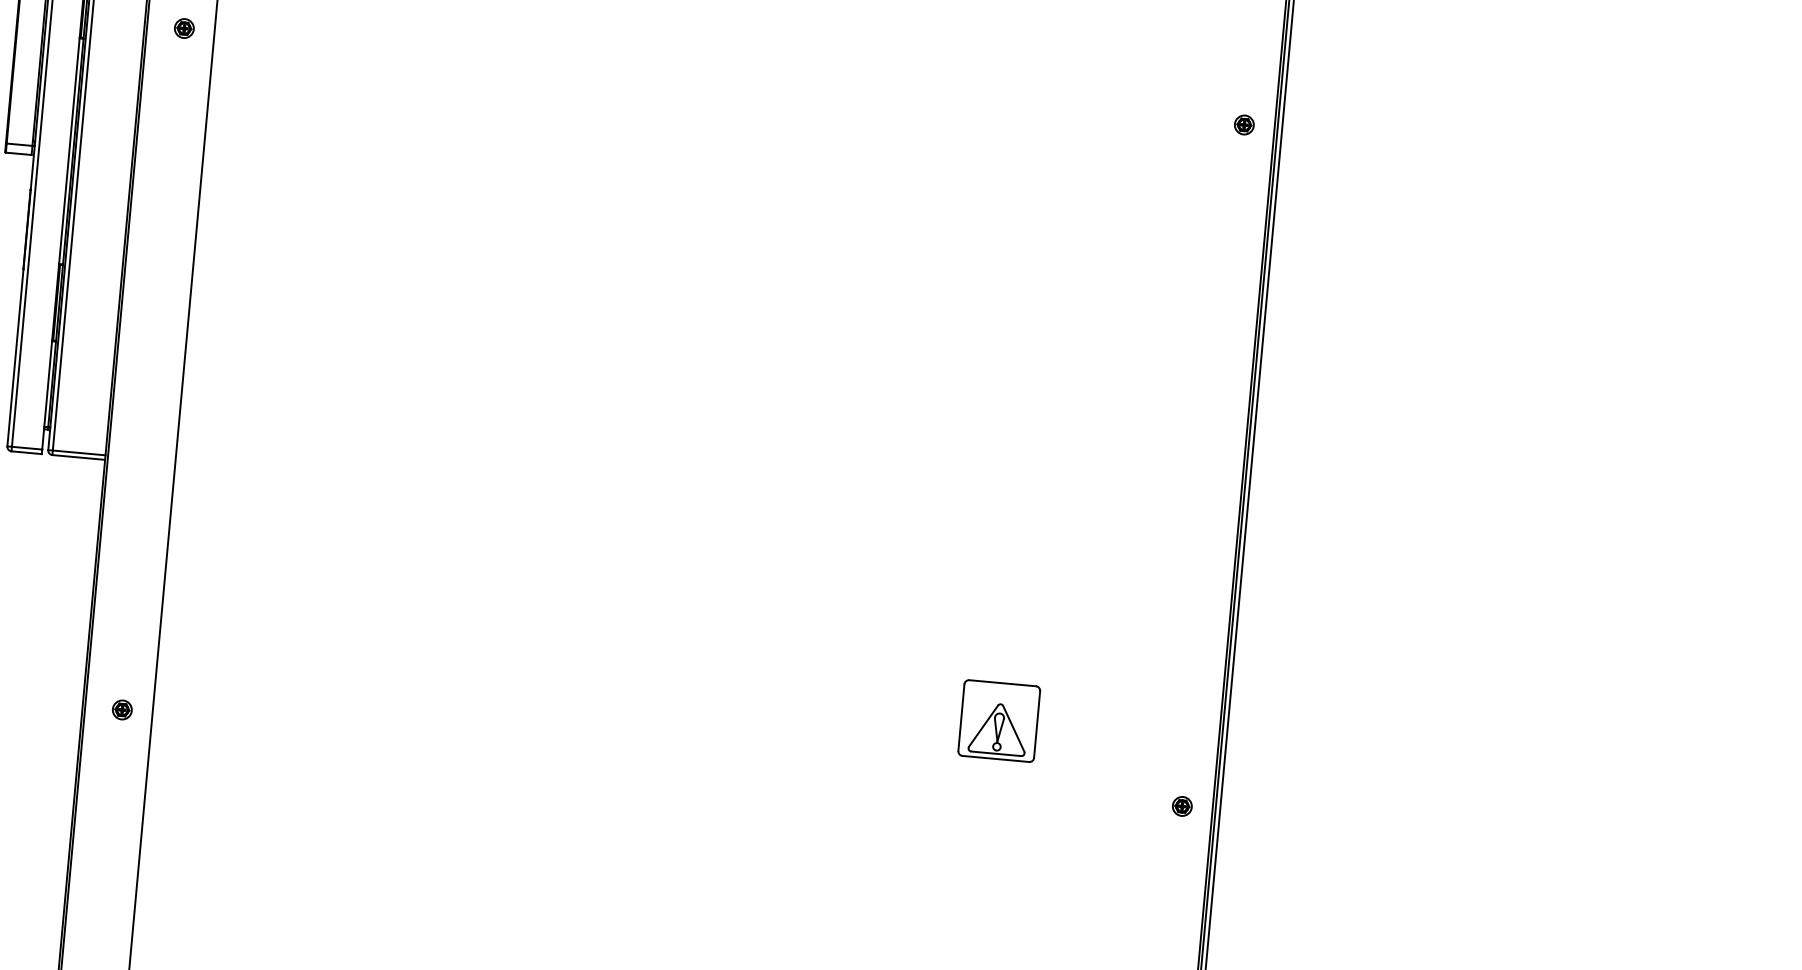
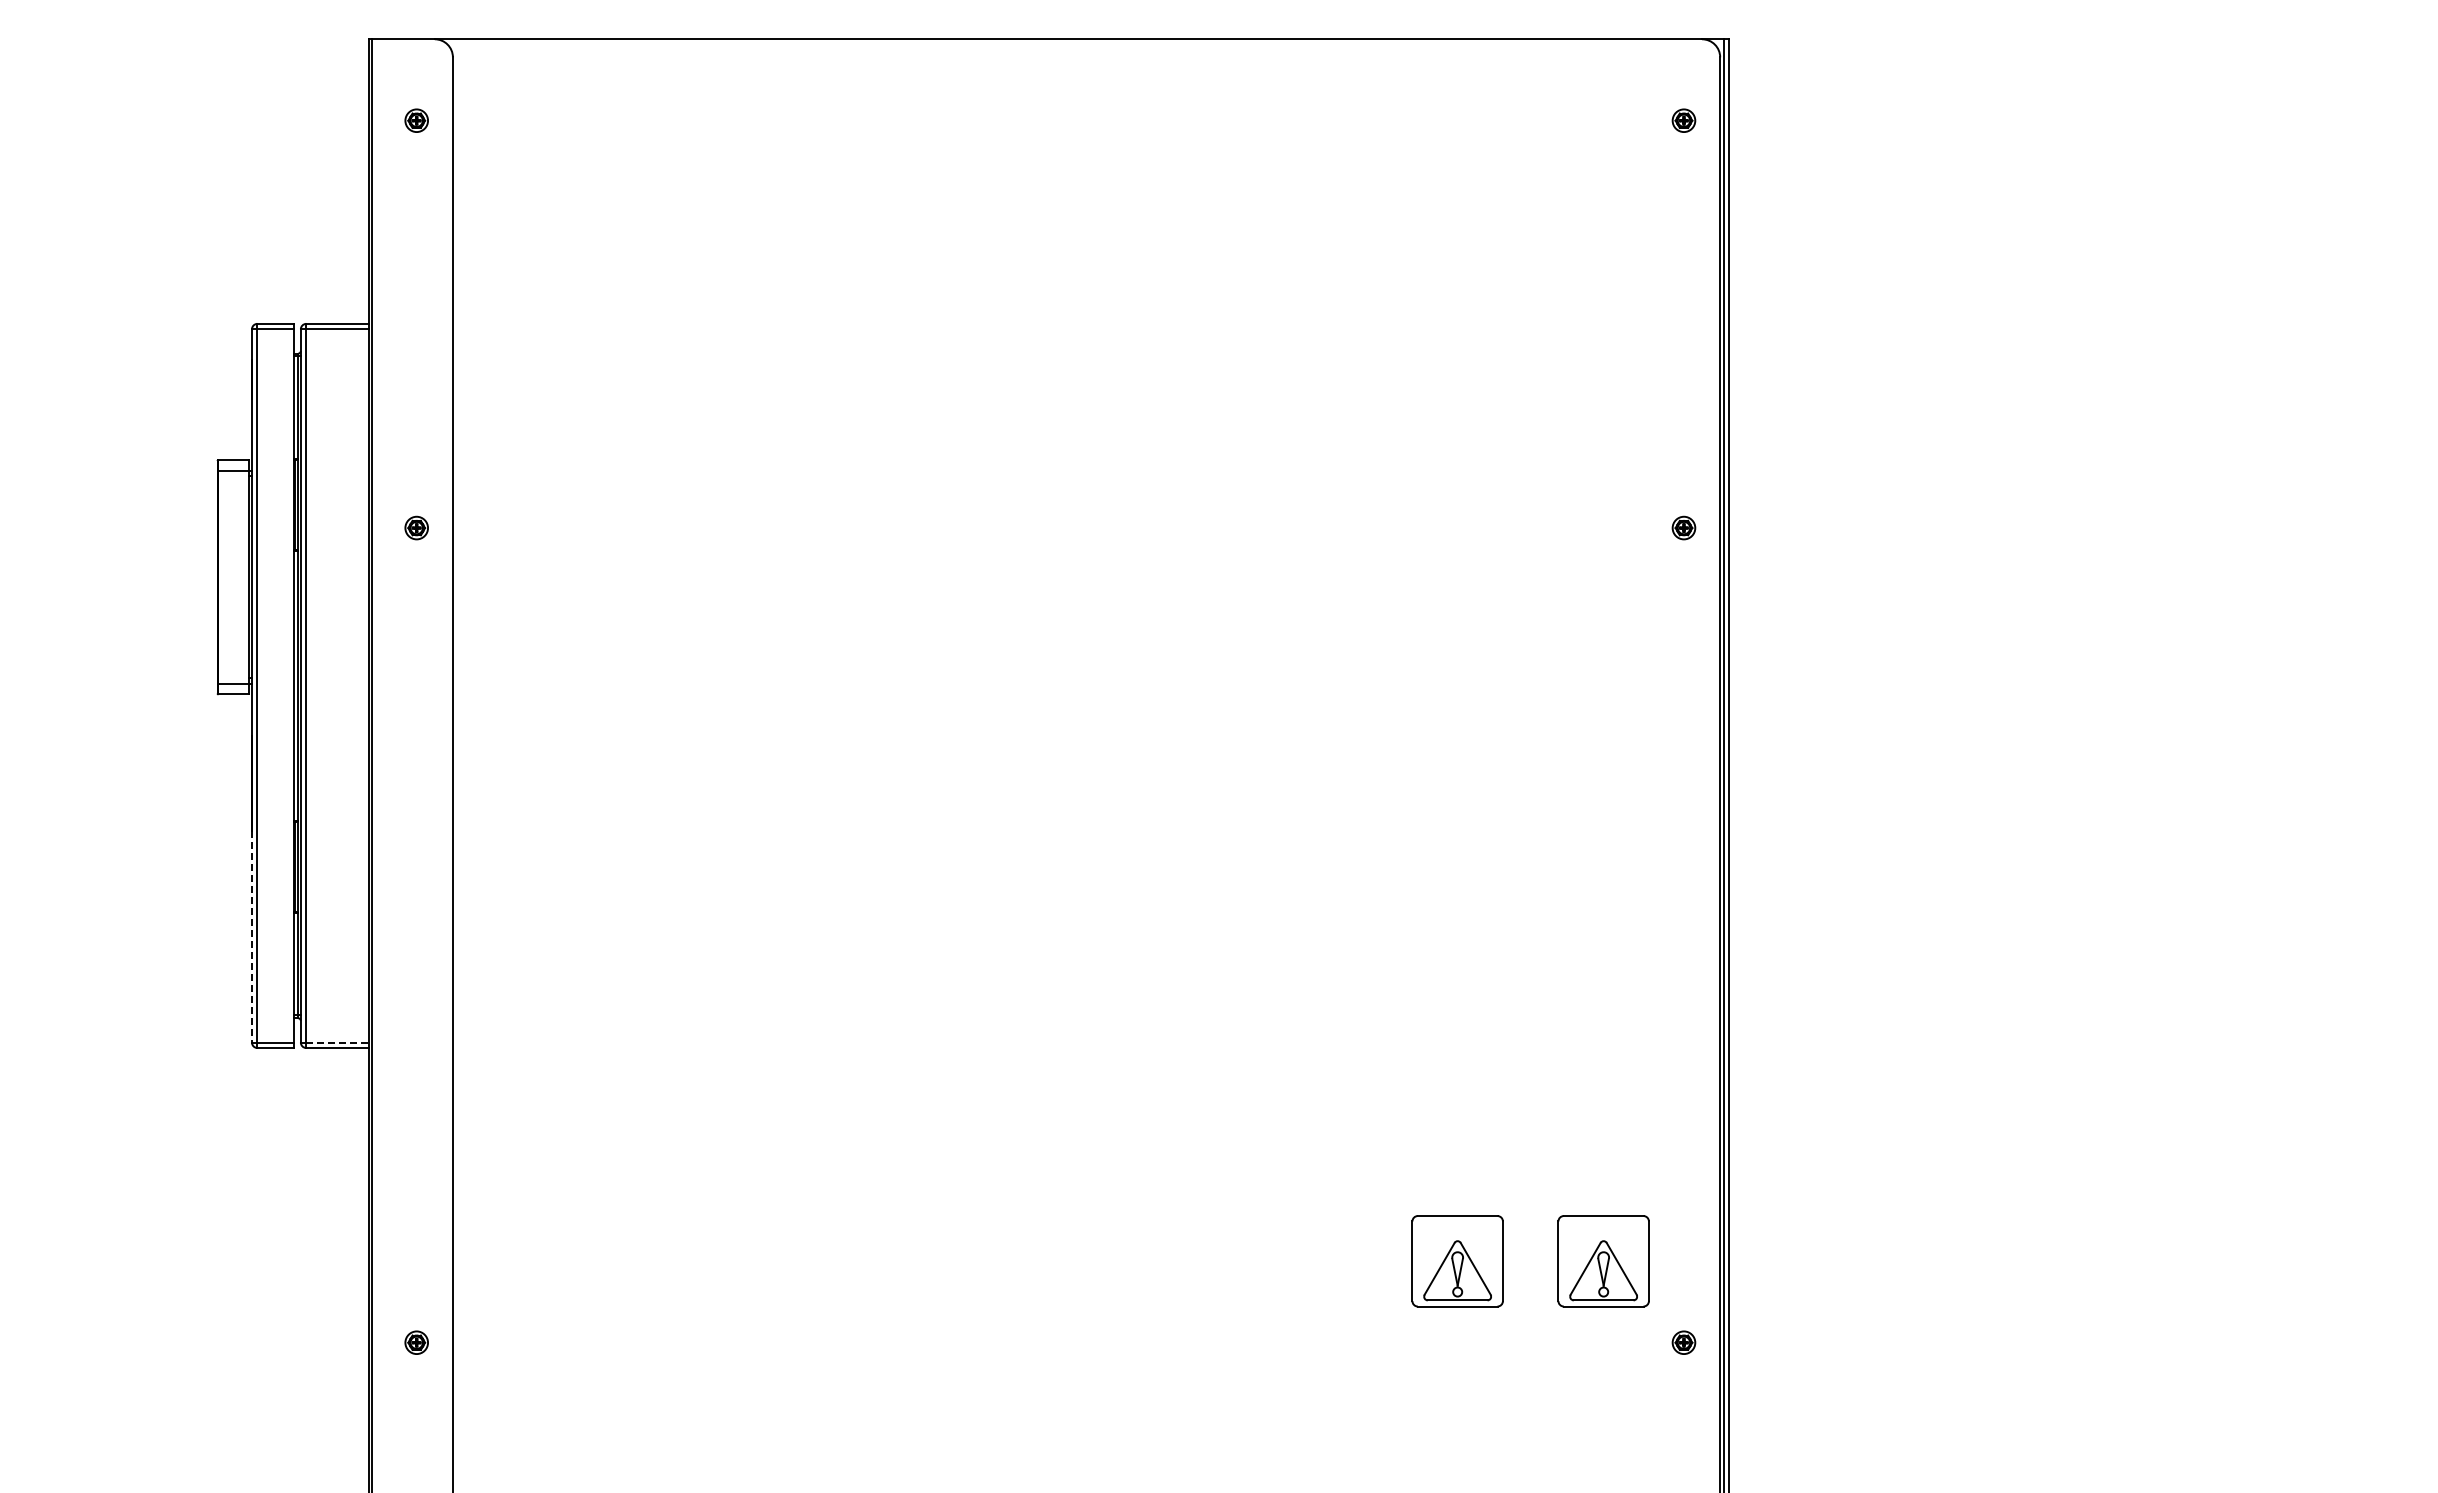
line: (15, 357) -> (251, 936), solid -> dashed
line: (78, 452) -> (337, 1042), solid -> dashed
part: (1121, 732) -> (1603, 1261), added

